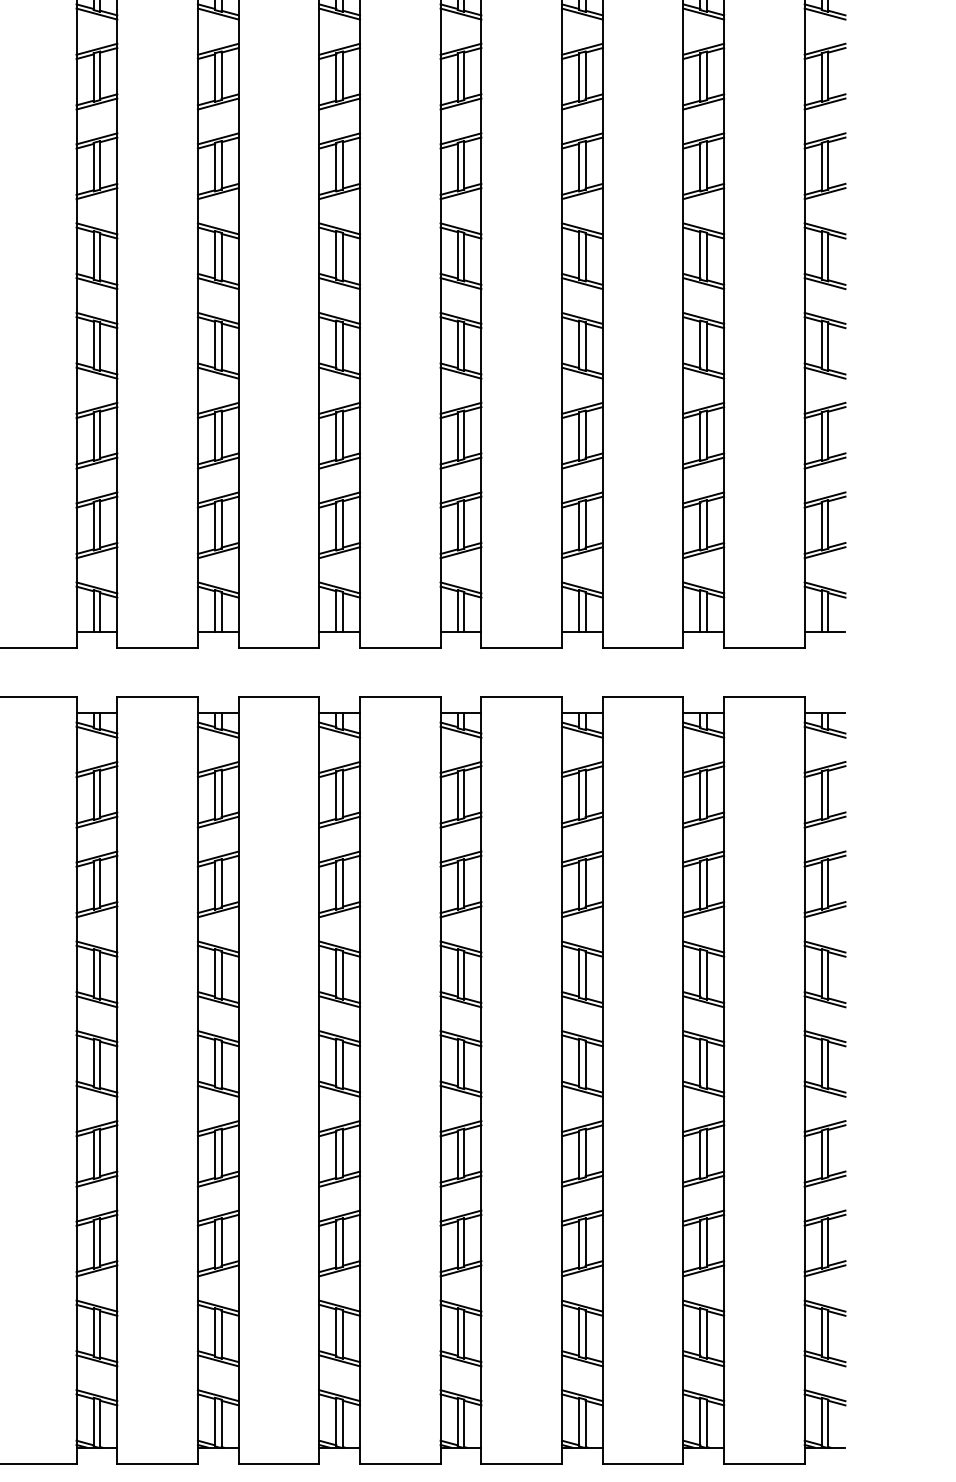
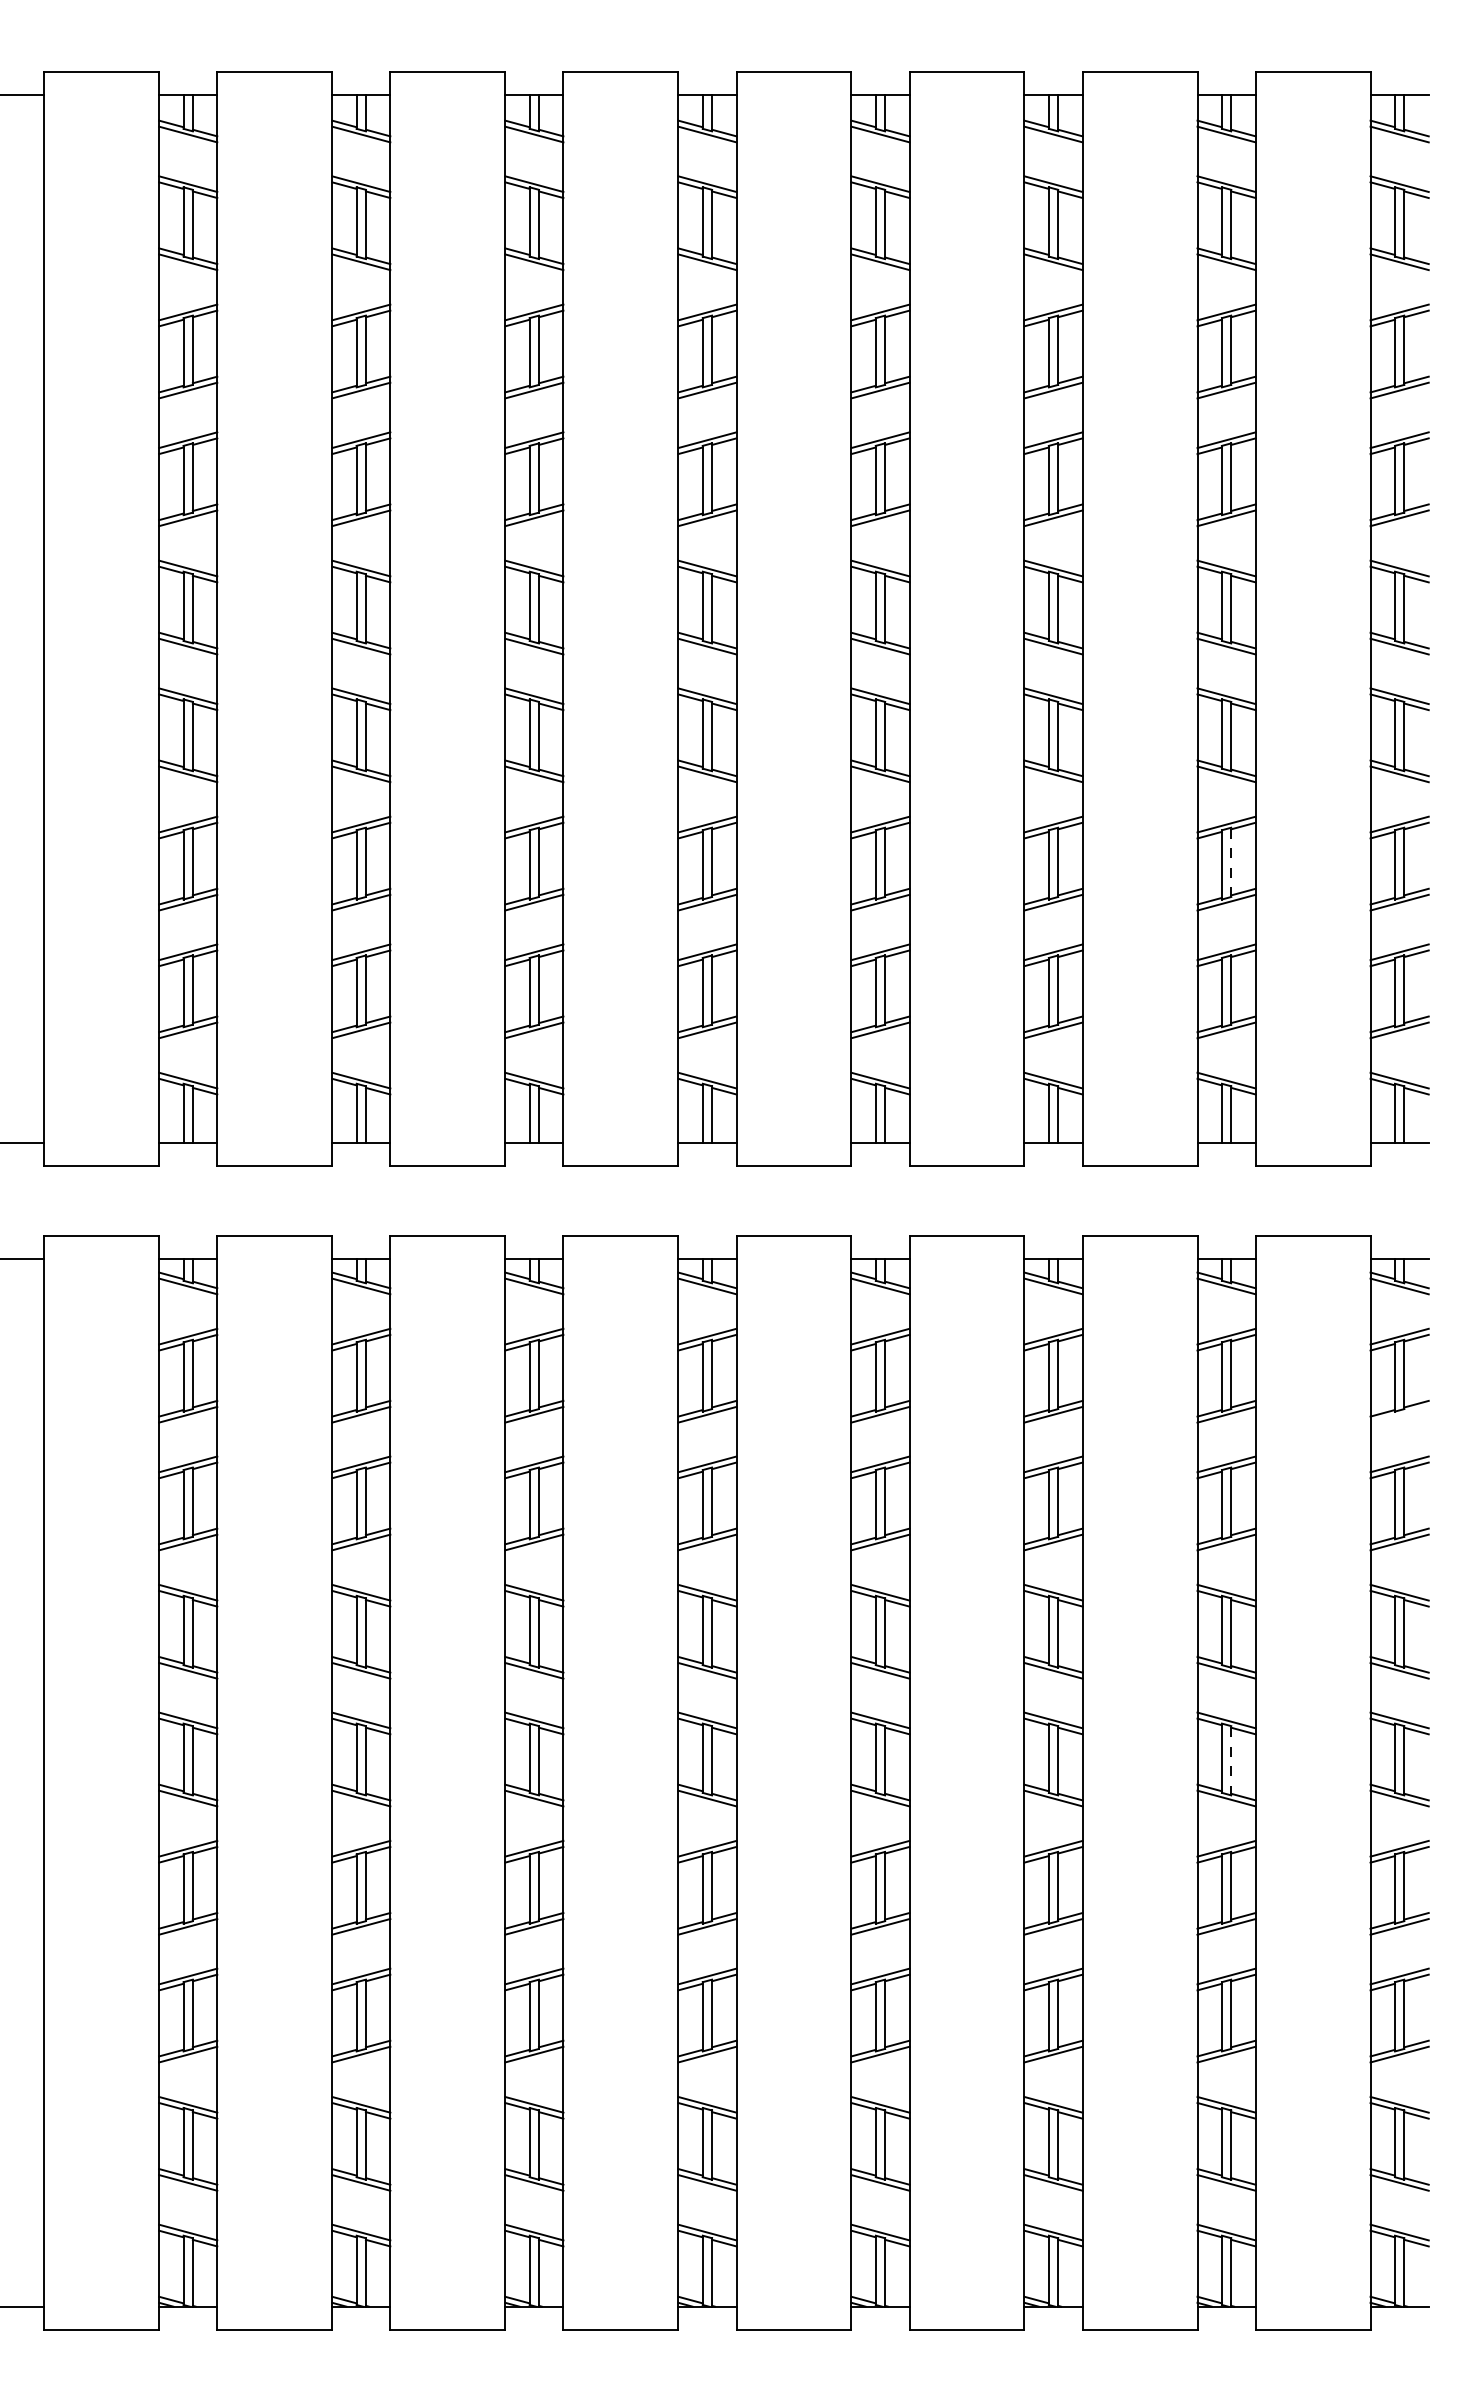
line: (707, 434) -> (1231, 862), solid -> dashed
line: (824, 822) -> (1399, 1414), removed
line: (707, 1064) -> (1231, 1760), solid -> dashed

